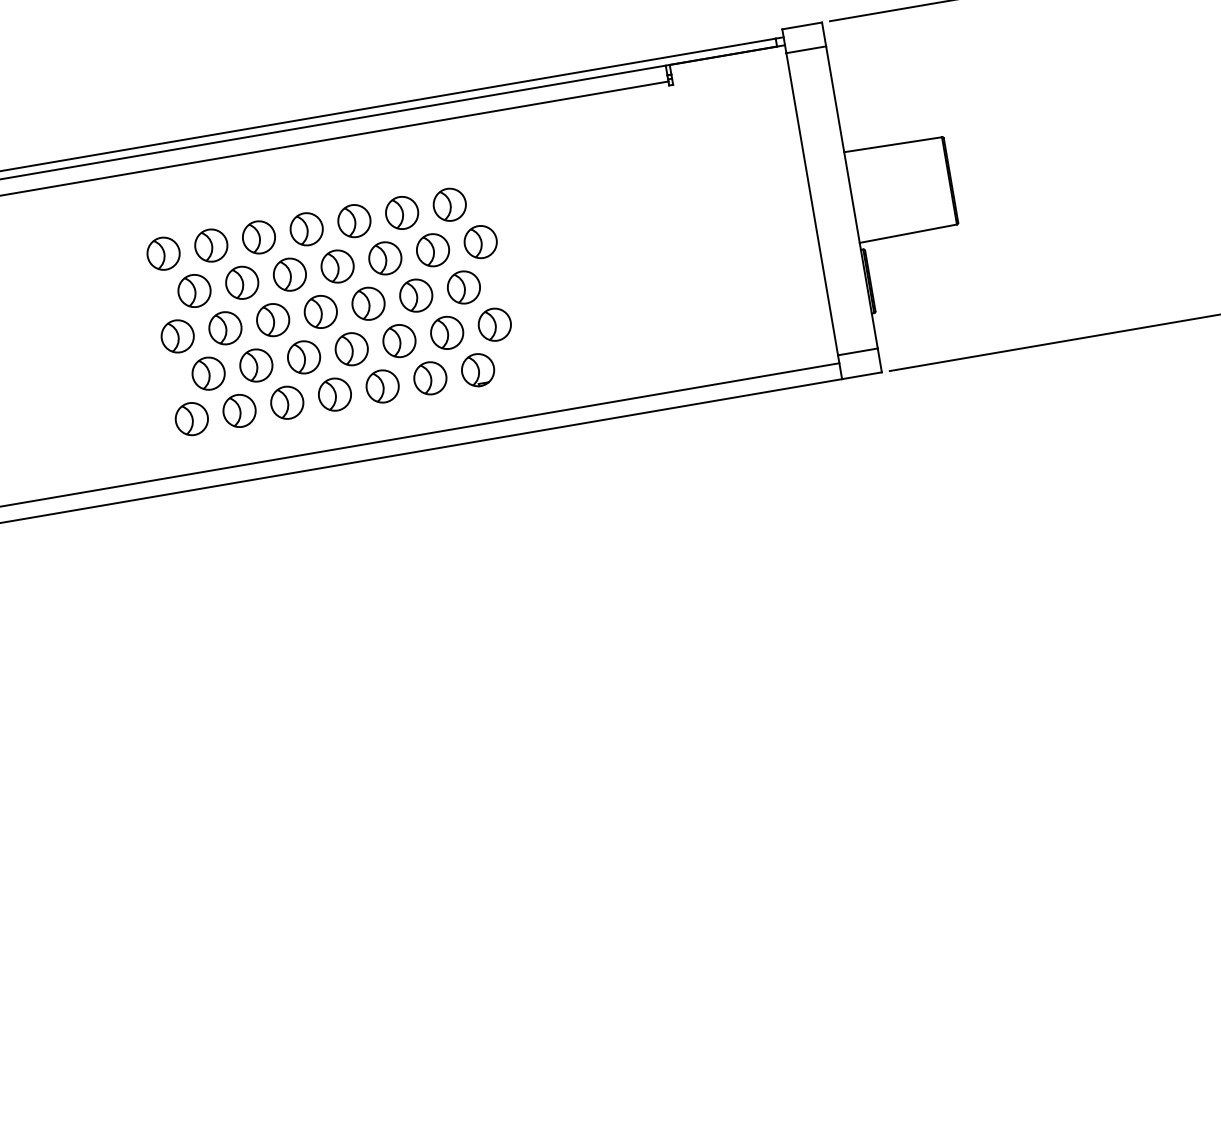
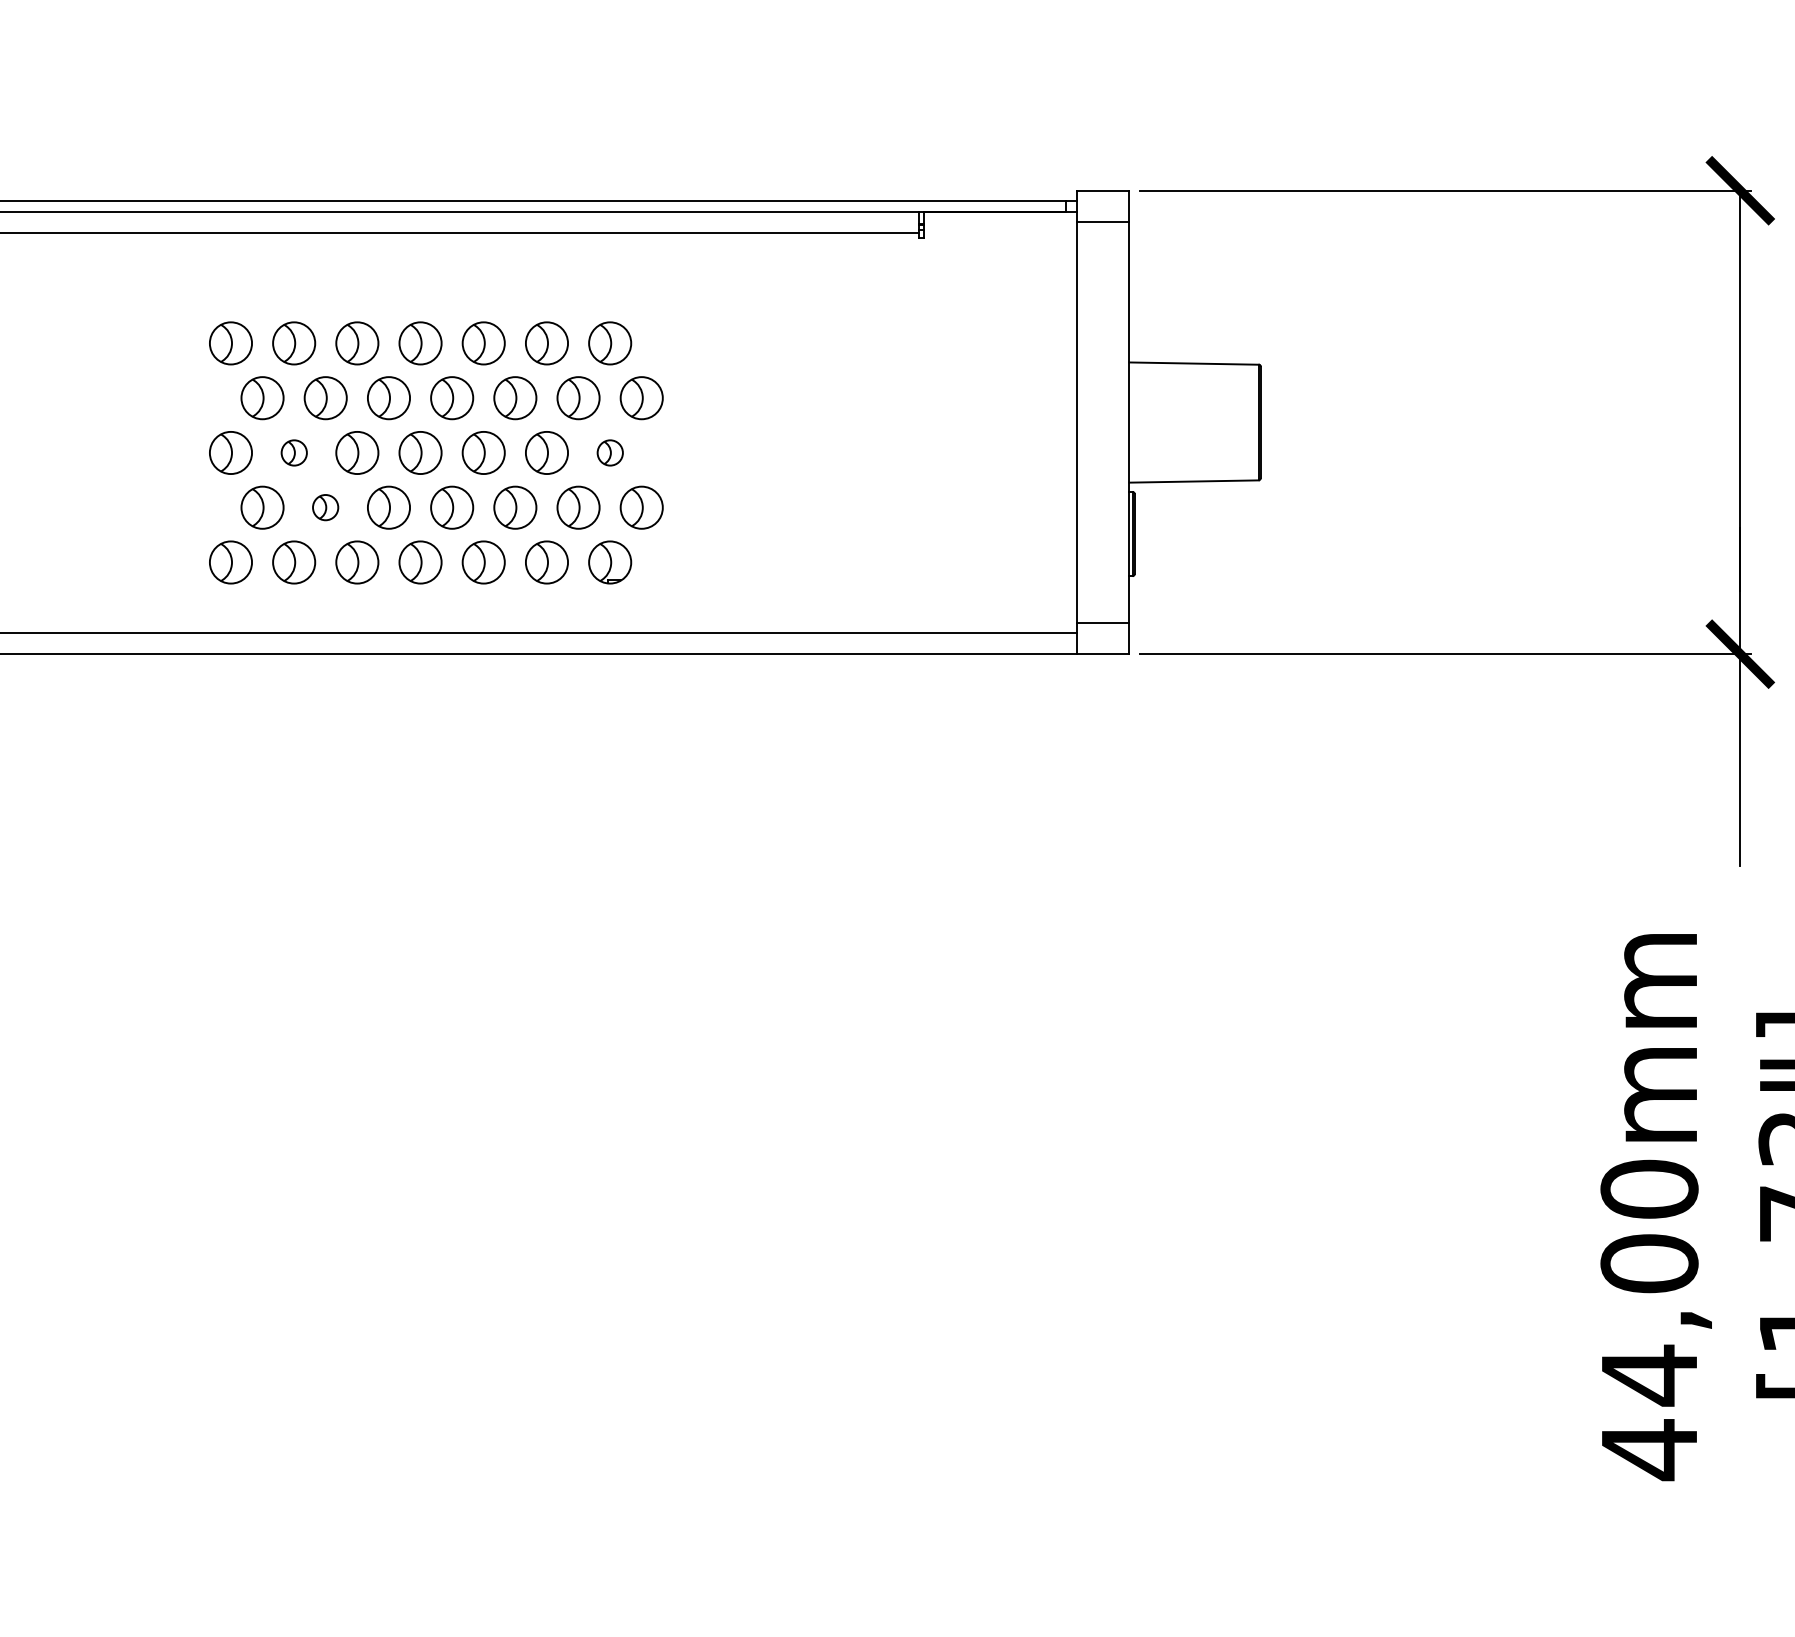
part: (464, 287) -> (610, 452), size x0.6
part: (225, 327) -> (294, 452), size x0.6
part: (256, 365) -> (325, 507), size x0.6

